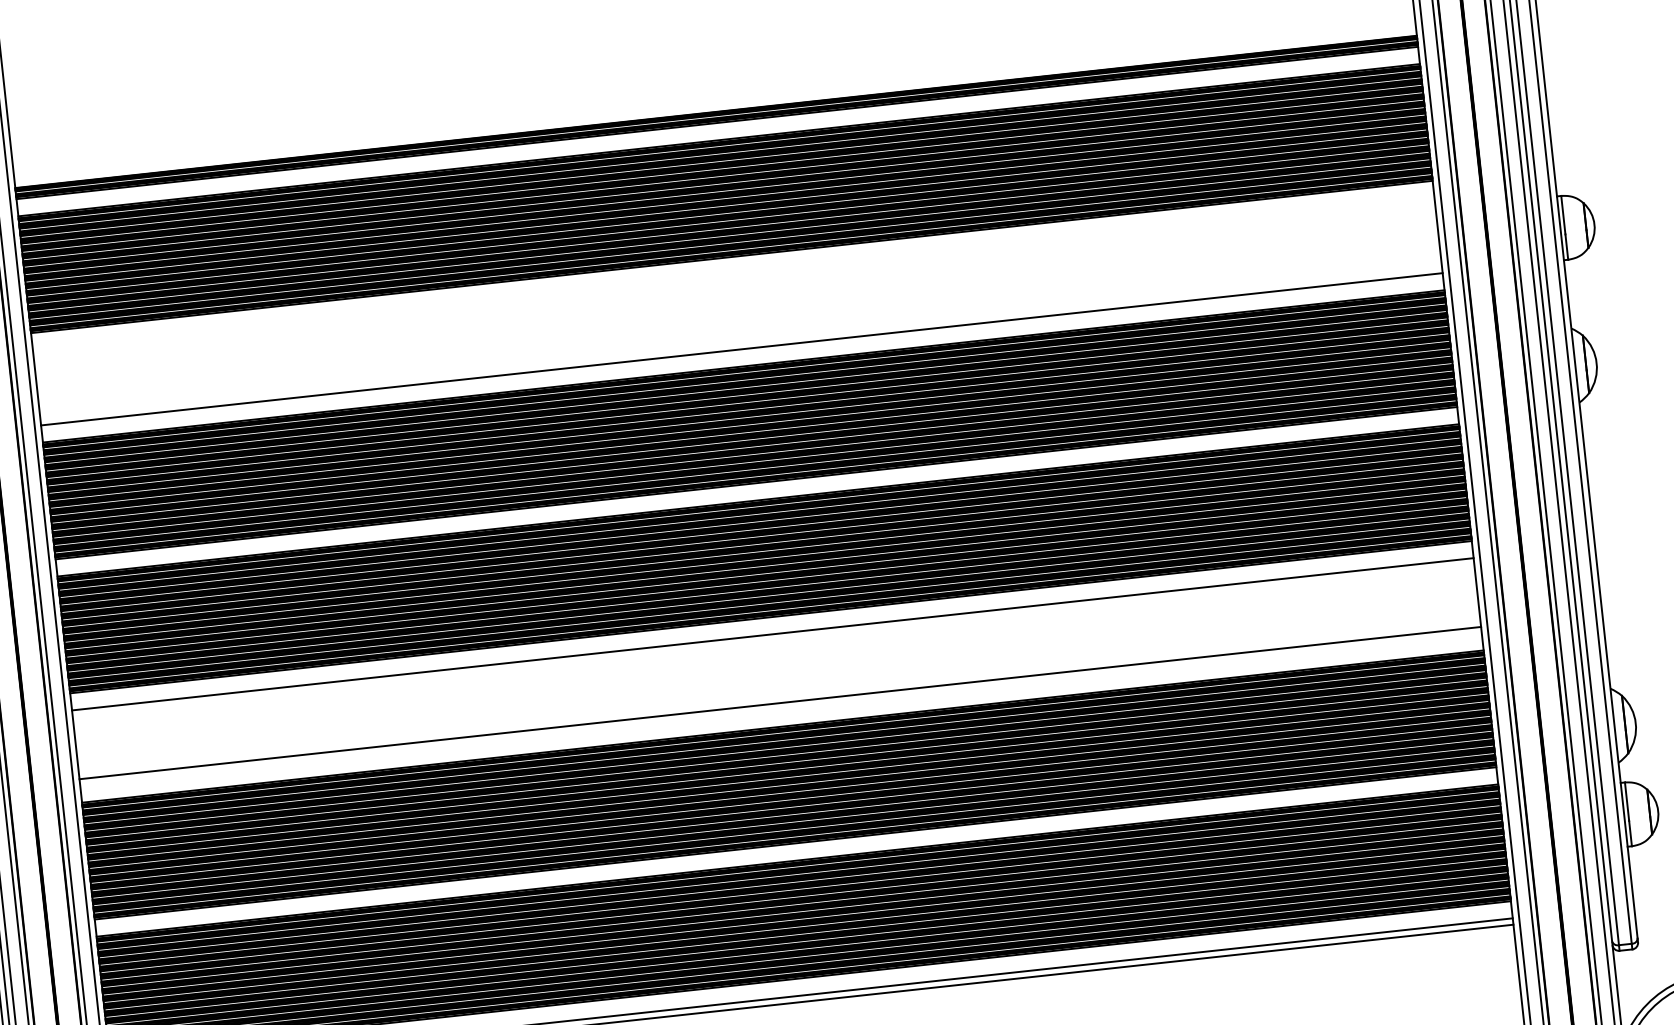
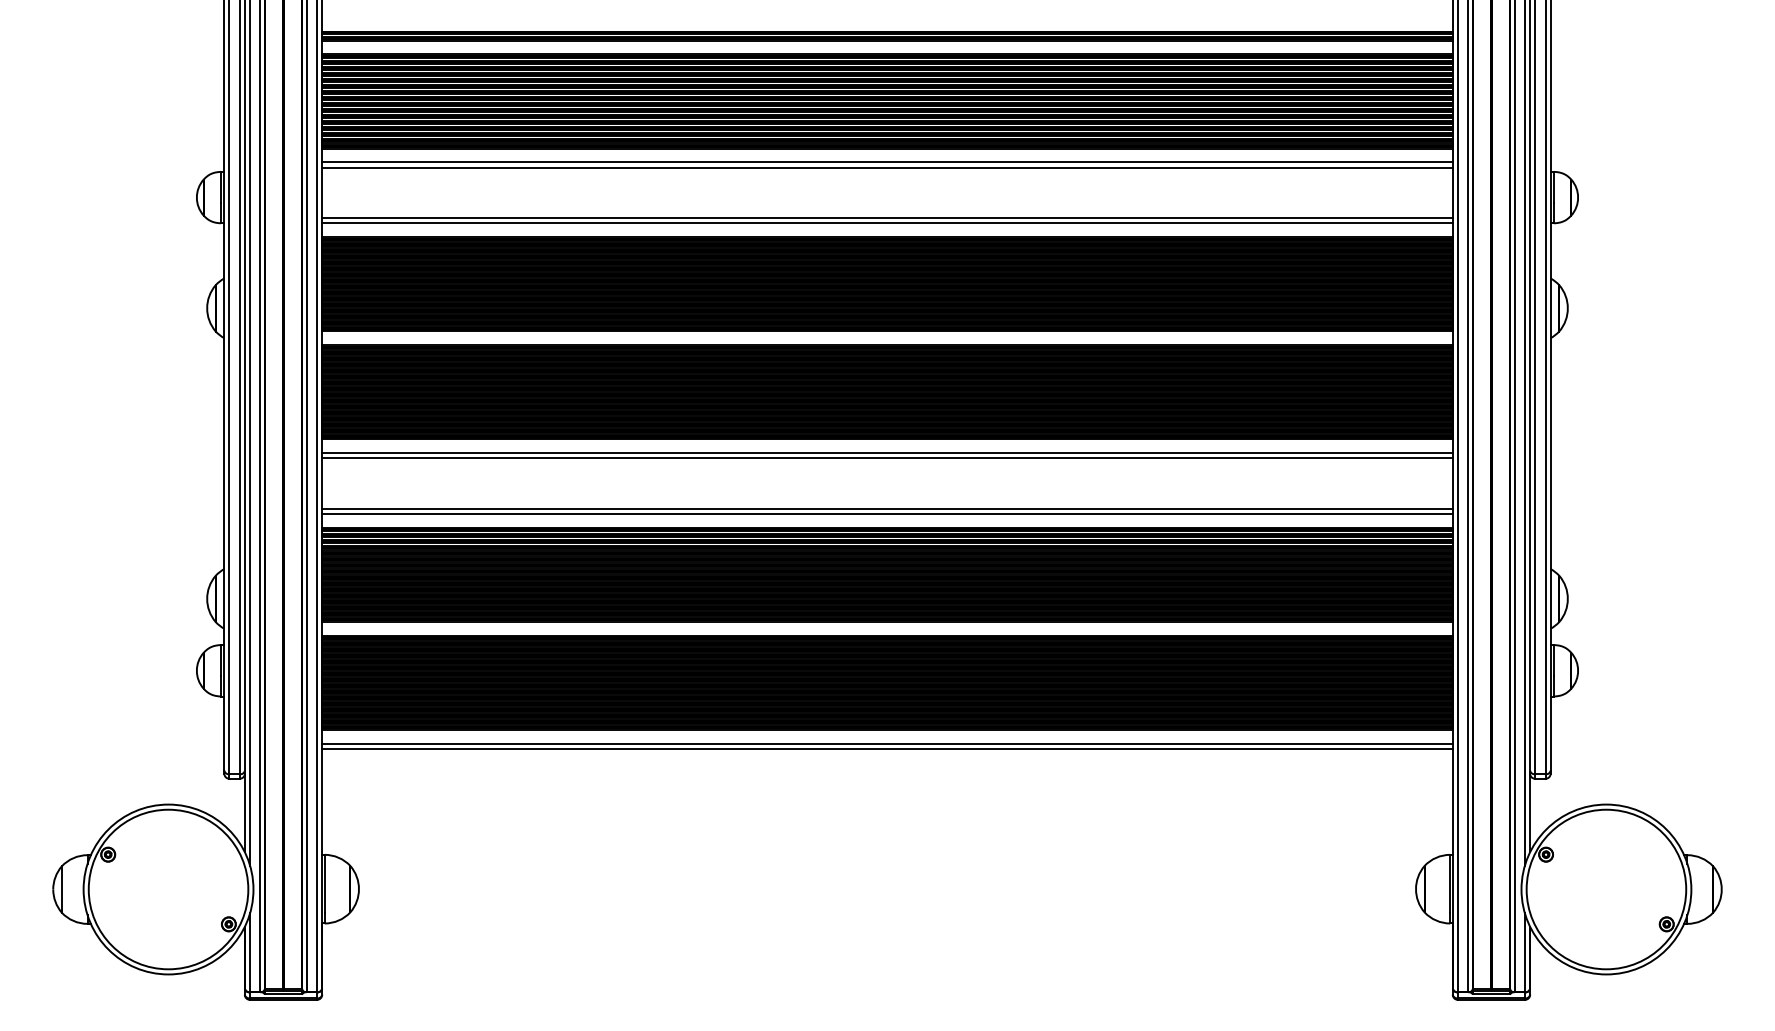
line: (733, 274) -> (887, 162), added
line: (734, 280) -> (887, 167), added
line: (741, 343) -> (887, 218), added
line: (773, 641) -> (887, 458), added
line: (780, 709) -> (887, 513), added

